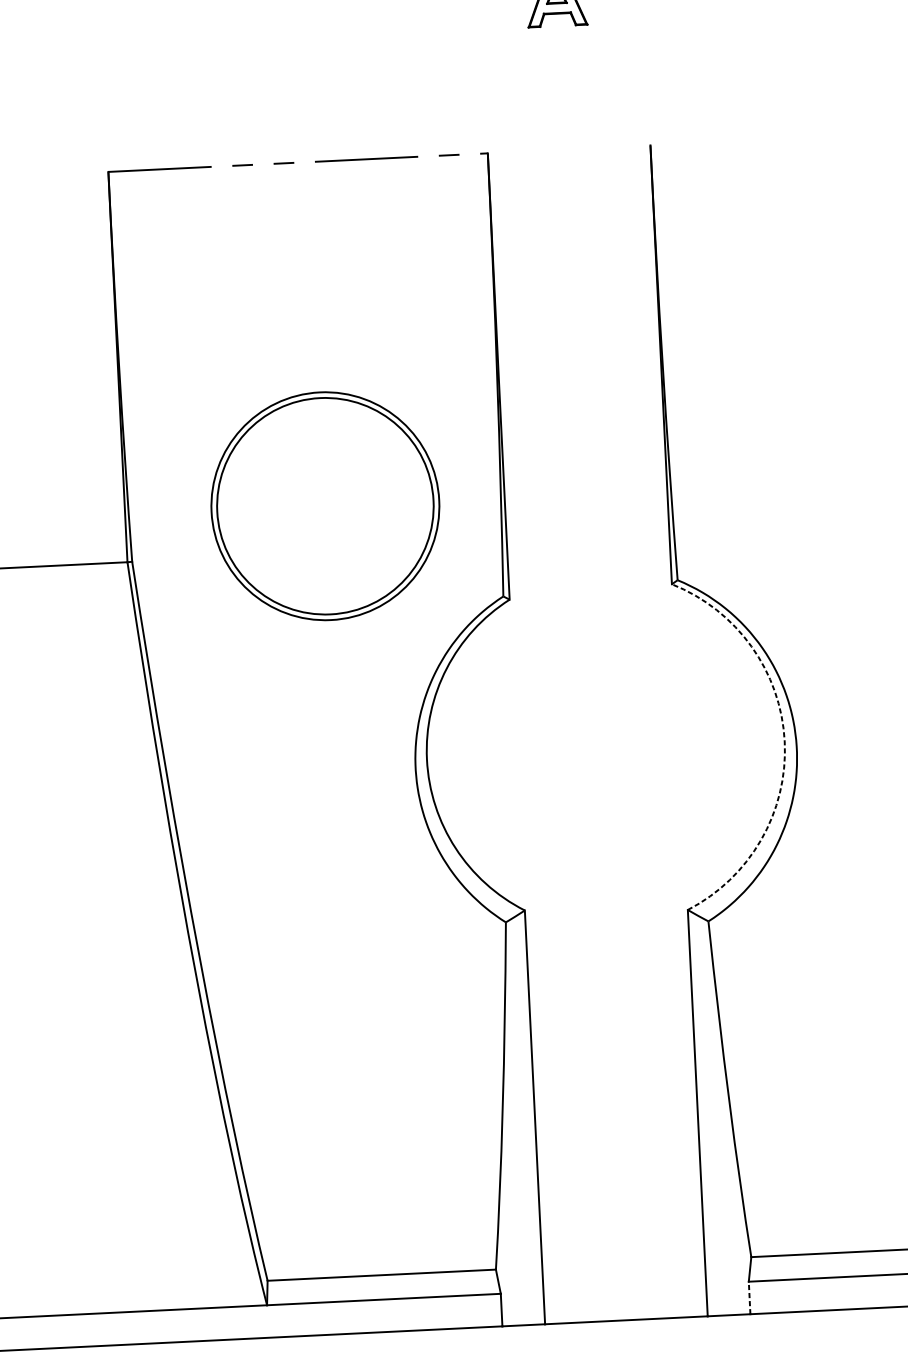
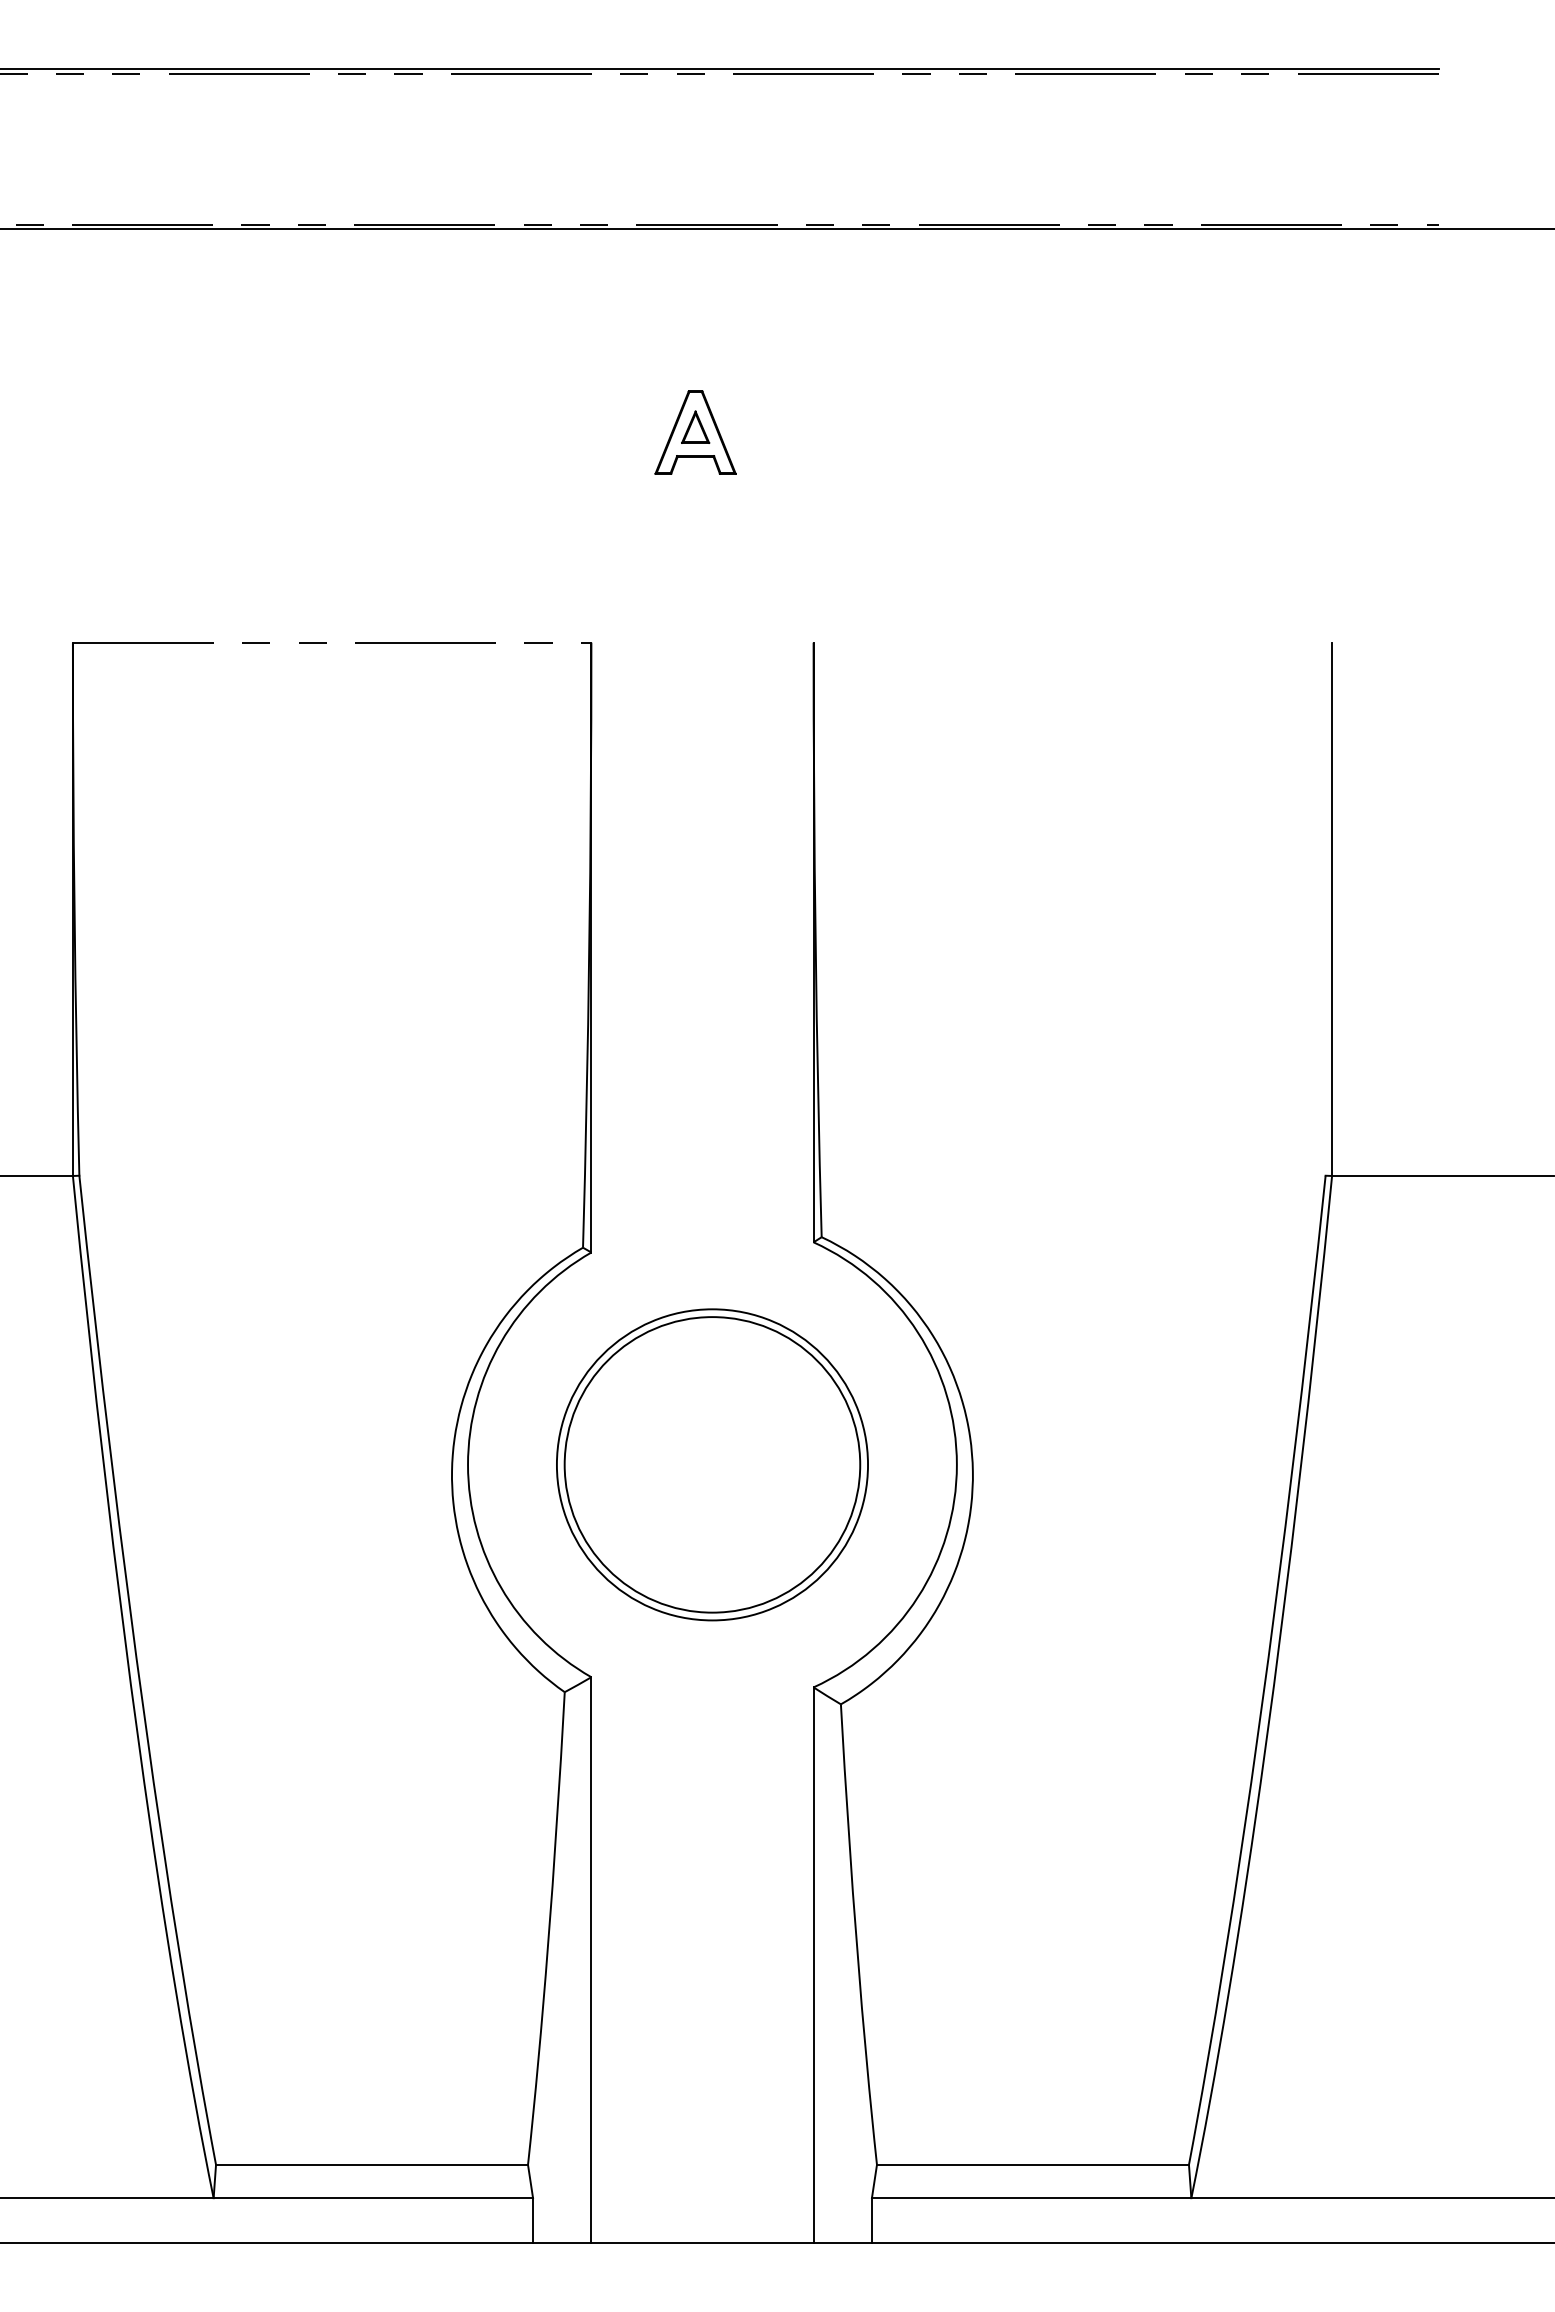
part: (325, 505) -> (712, 1464), moved
arc: (784, 741) -> (956, 1464), dashed -> solid
line: (749, 1297) -> (871, 2219), dashed -> solid

